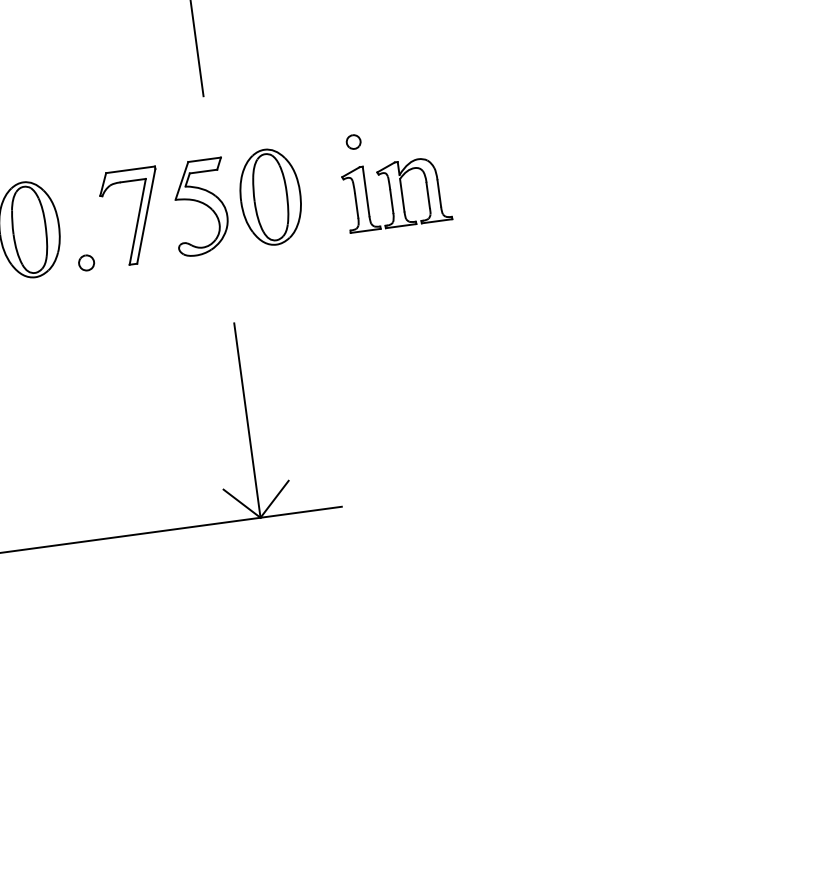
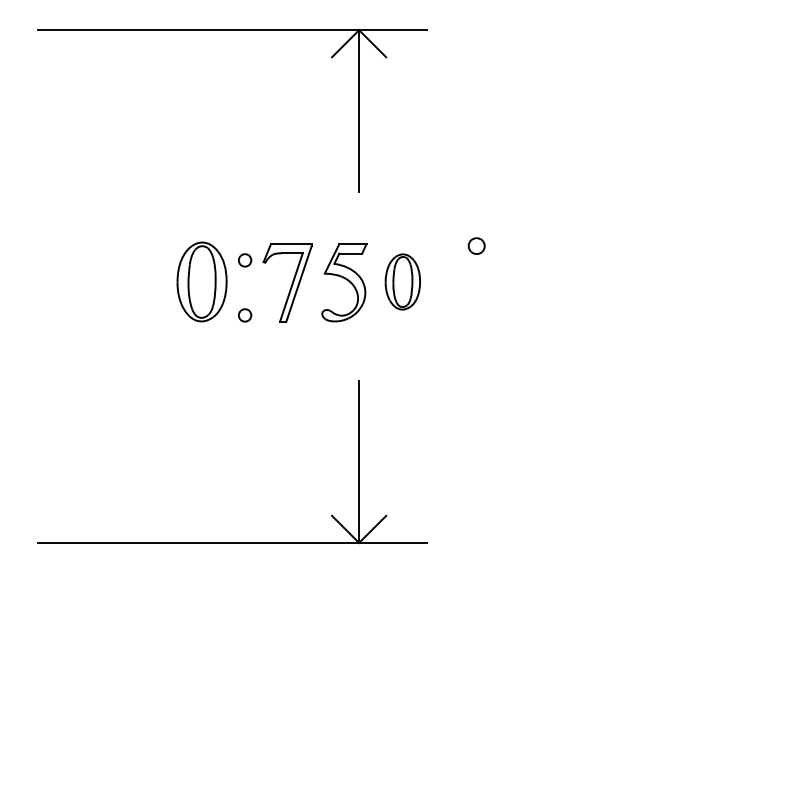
part: (353, 141) -> (476, 245), size x1.4
part: (395, 194) -> (505, 293), removed
part: (78, 196) -> (245, 260), added
part: (270, 196) -> (402, 281), size x0.7

